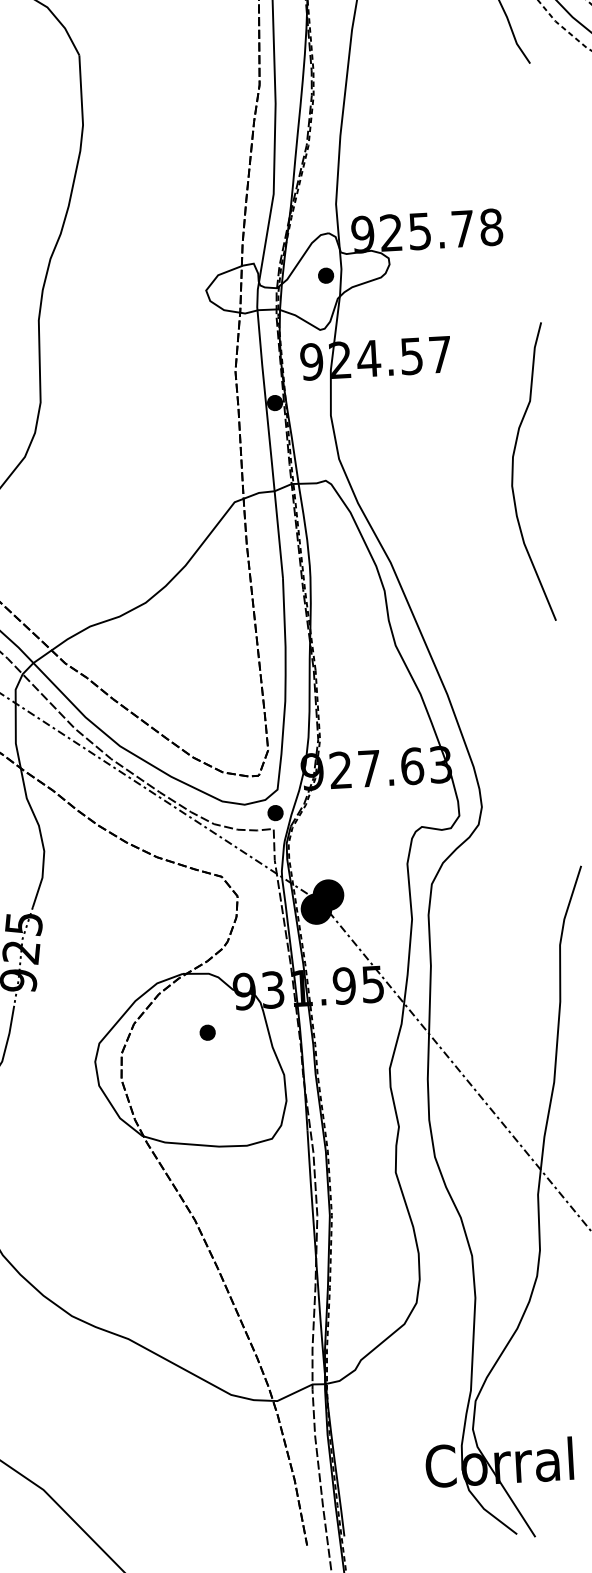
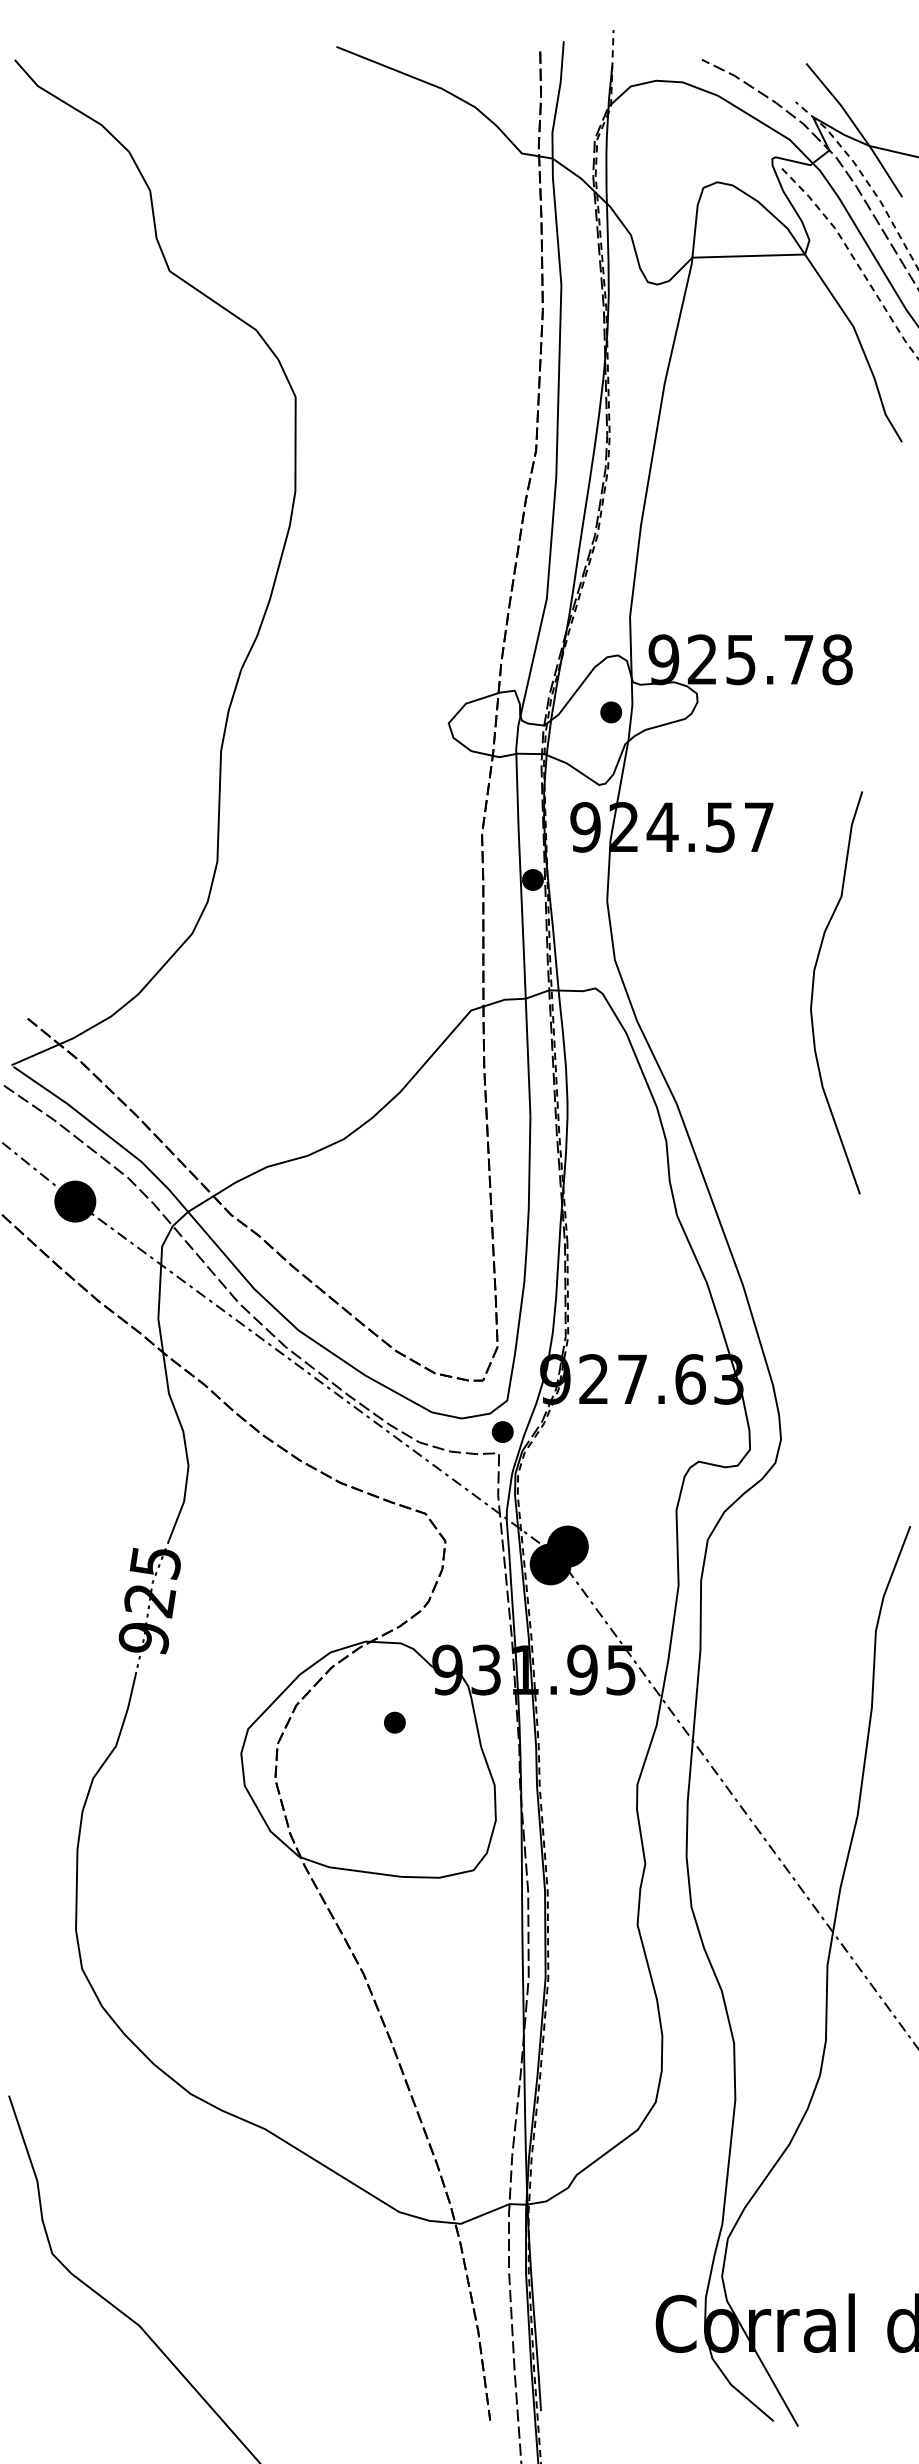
curve: (513, 473) -> (813, 992), moved

